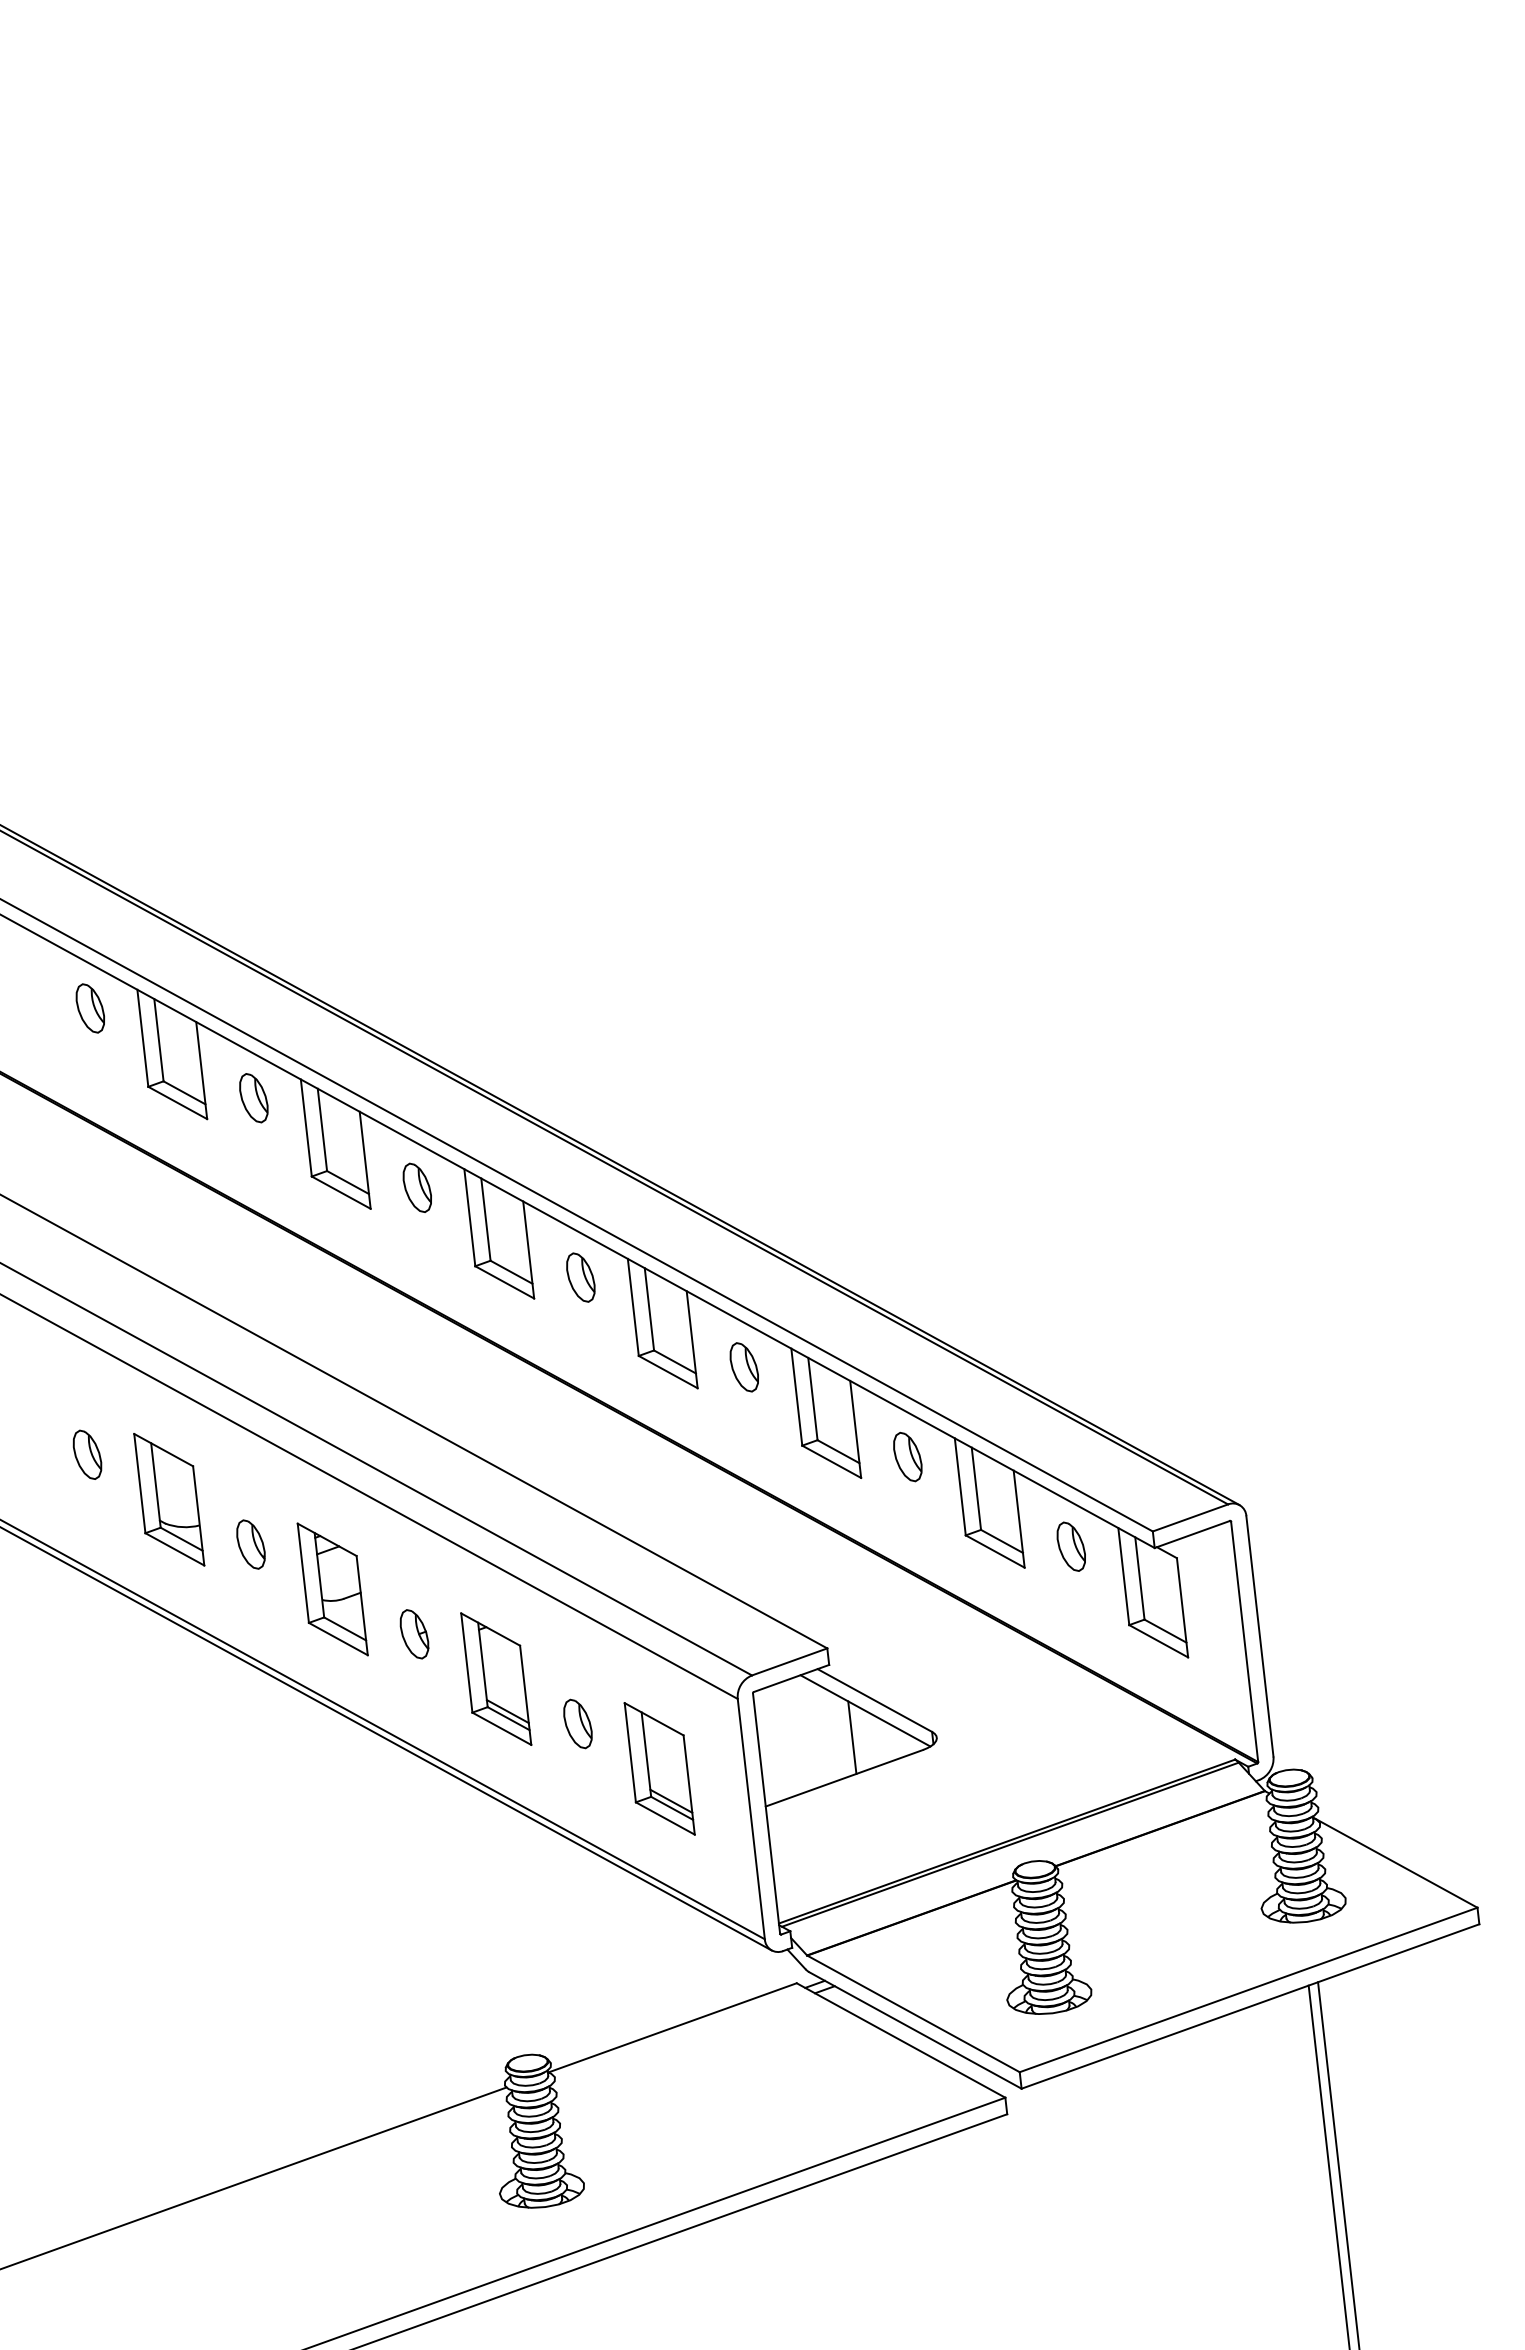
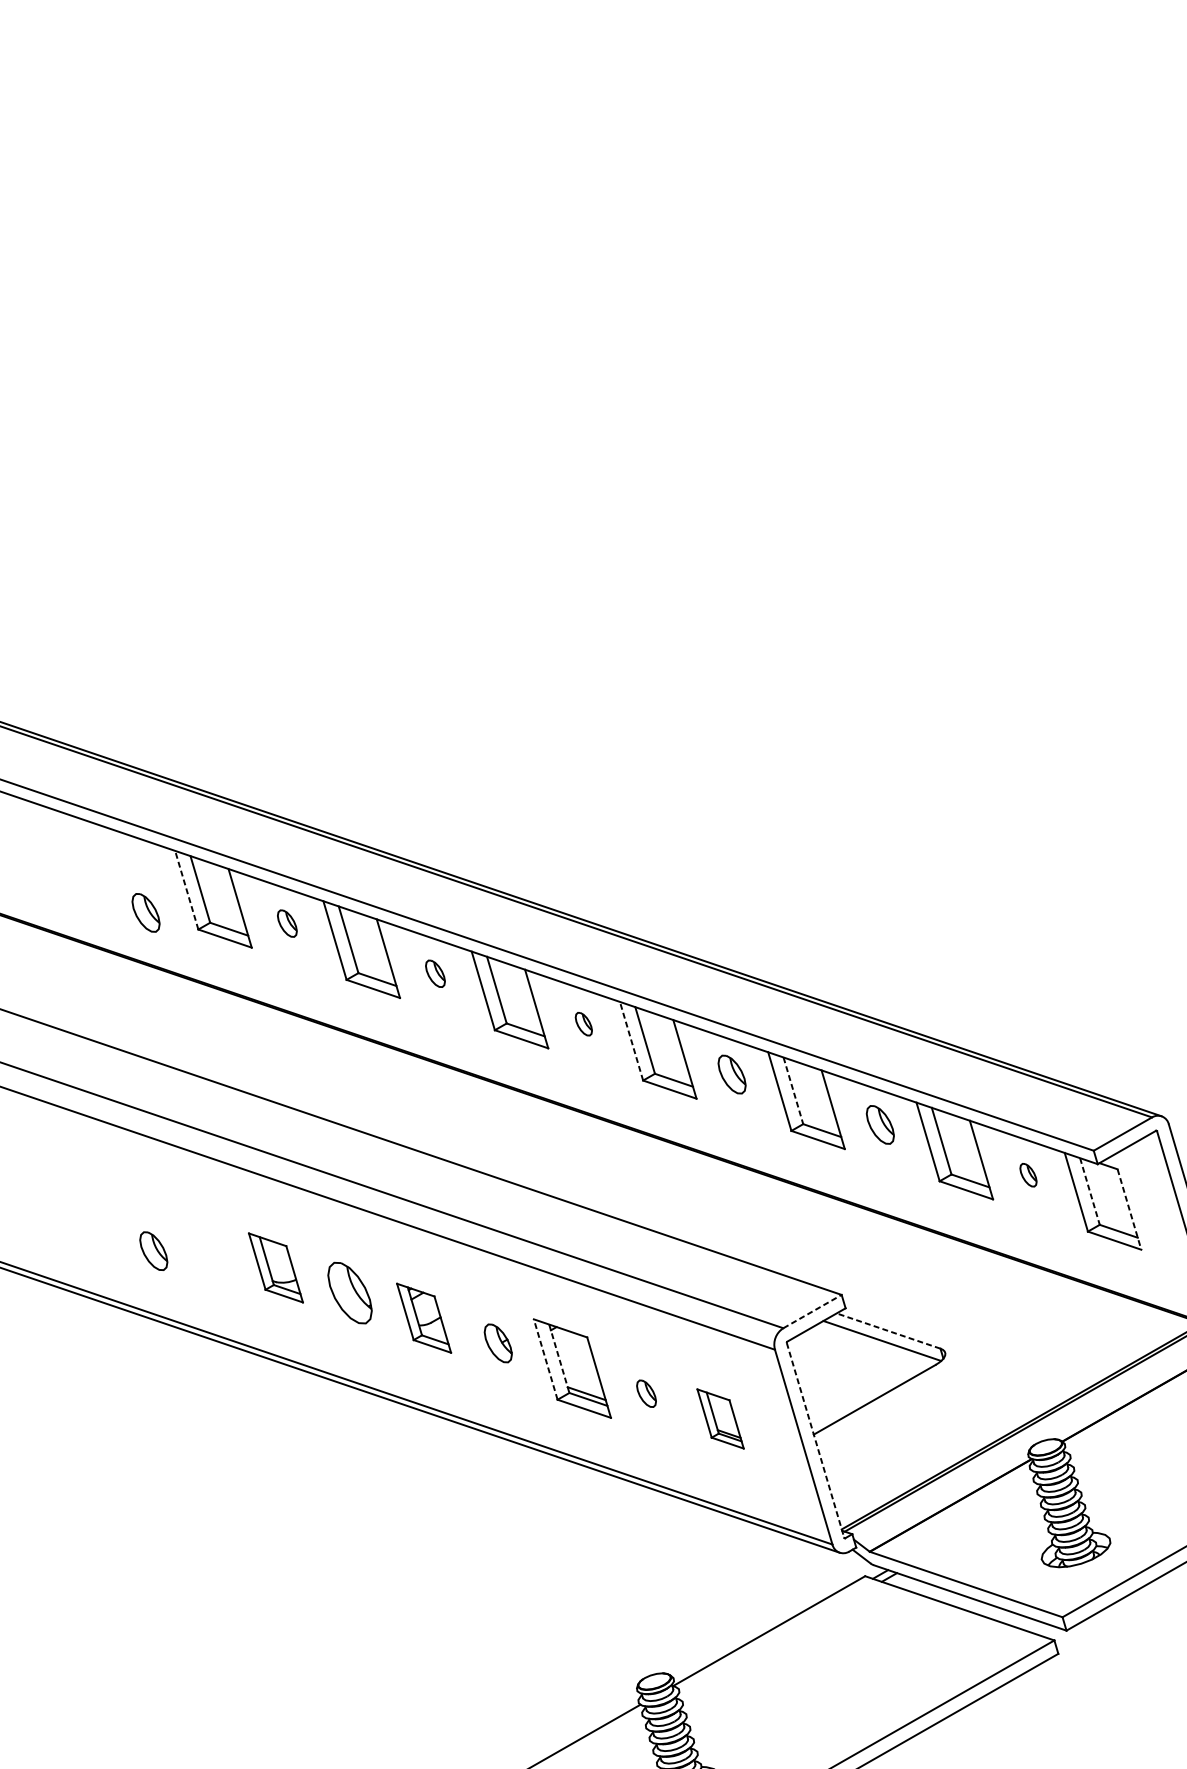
part: (89, 1008) -> (145, 913), moved
line: (142, 1038) -> (186, 890), solid -> dashed
part: (253, 1098) -> (287, 923), size x0.7
part: (416, 1187) -> (434, 973), size x0.7
part: (580, 1277) -> (583, 1024), size x0.6
line: (633, 1307) -> (631, 1041), solid -> dashed
line: (812, 1399) -> (793, 1091), solid -> dashed
part: (87, 1454) -> (153, 1250), moved
part: (169, 1499) -> (276, 1267), size x0.7
part: (250, 1544) -> (349, 1293), size x1.6
part: (1070, 1546) -> (1027, 1175), size x0.6
line: (1139, 1578) -> (1089, 1191), solid -> dashed
part: (332, 1589) -> (423, 1318), size x0.7
line: (1182, 1607) -> (1129, 1209), solid -> dashed
line: (789, 1661) -> (812, 1311), solid -> dashed
line: (466, 1663) -> (545, 1359), solid -> dashed
line: (482, 1665) -> (559, 1359), solid -> dashed
line: (874, 1700) -> (888, 1331), solid -> dashed
part: (577, 1723) -> (646, 1393), size x0.7
line: (852, 1737) -> (875, 1364), removed
part: (659, 1768) -> (720, 1418), size x0.6
line: (766, 1813) -> (815, 1440), solid -> dashed

